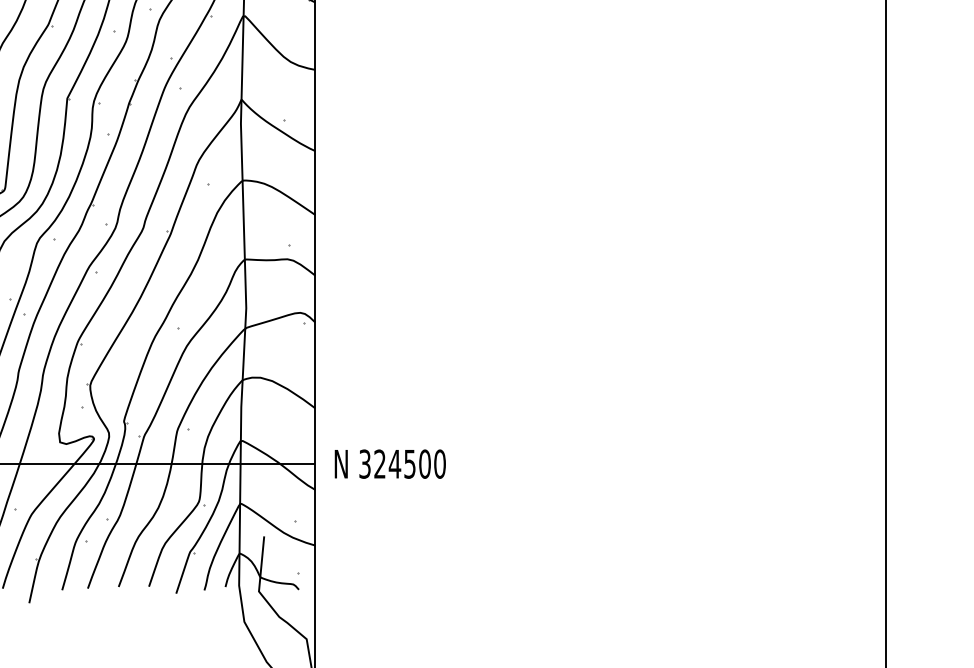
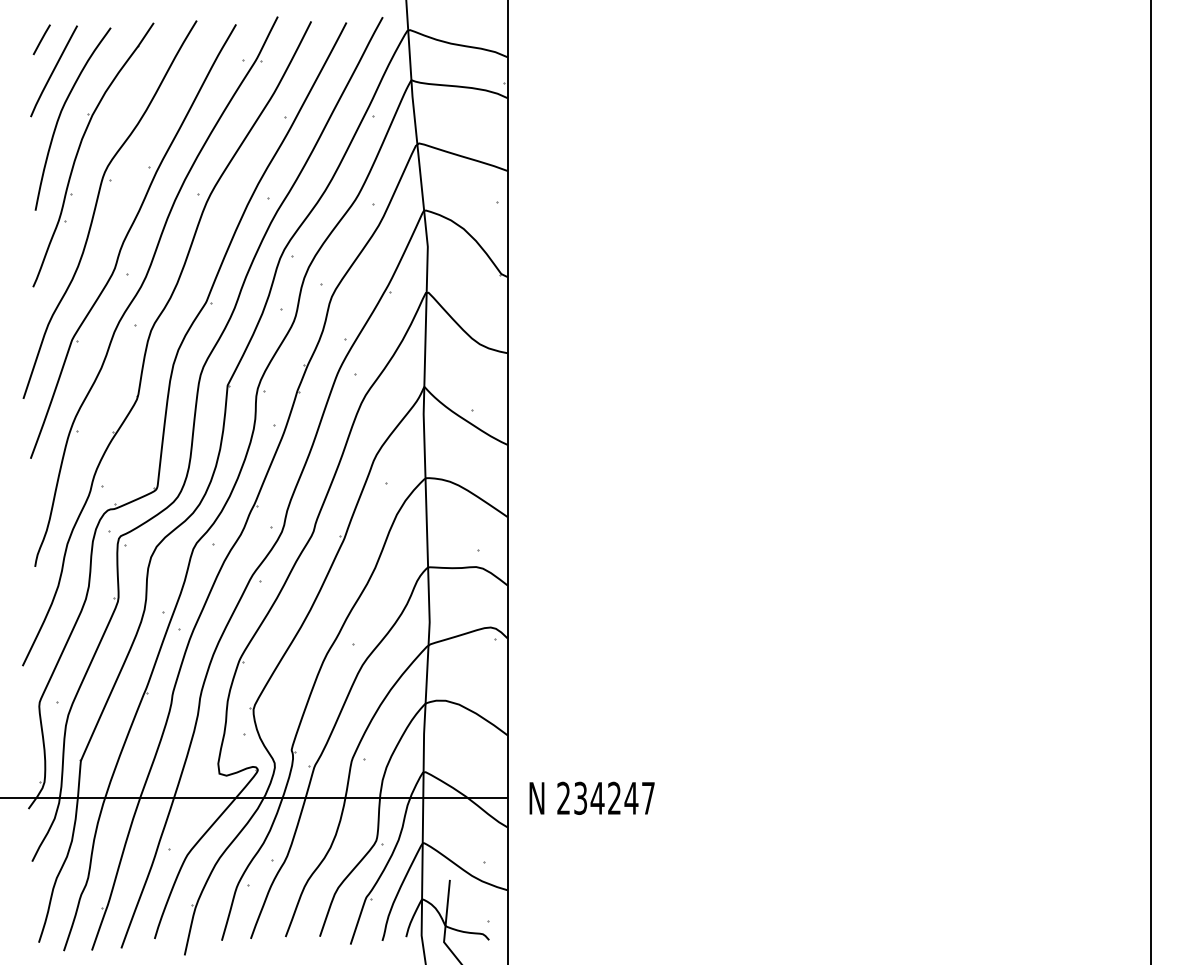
text: (402, 463) -> (606, 797), 324500 -> 234247

